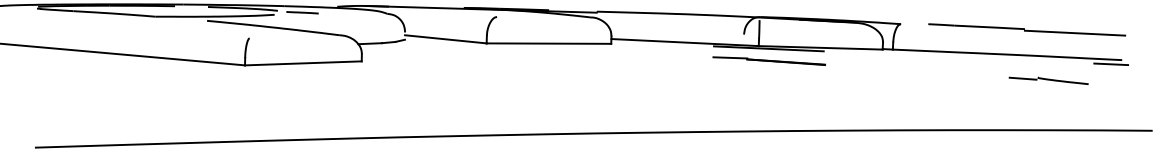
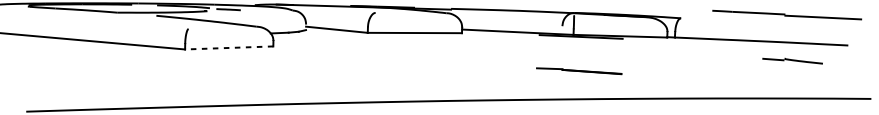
part: (1027, 29) -> (787, 14), moved
line: (768, 60) -> (578, 70), moved
line: (302, 63) -> (228, 48), solid -> dashed
line: (1111, 64) -> (840, 48), removed

